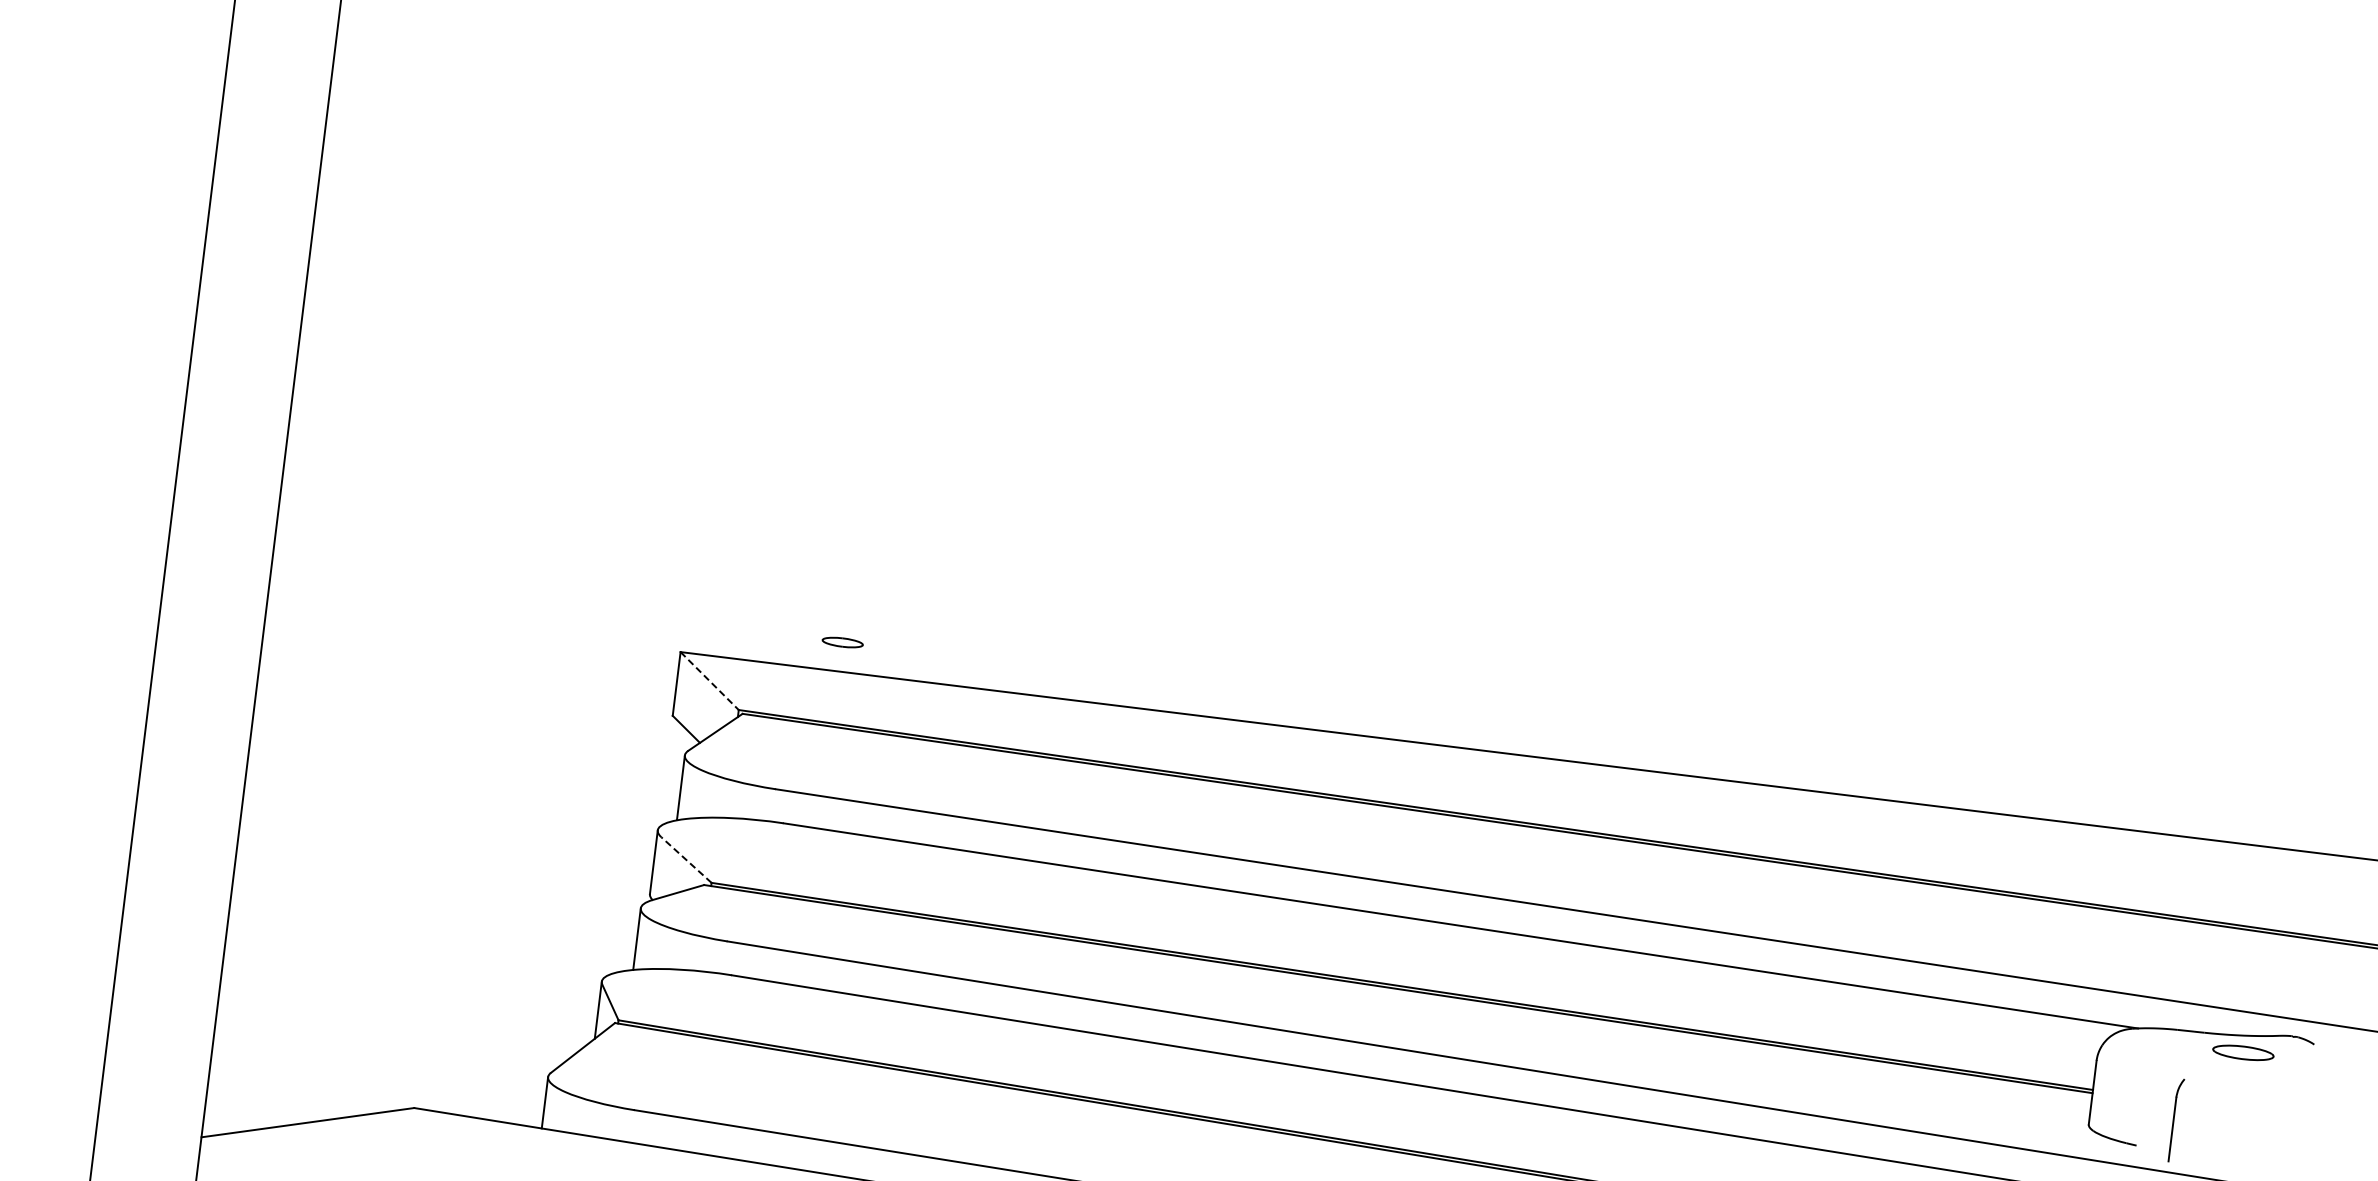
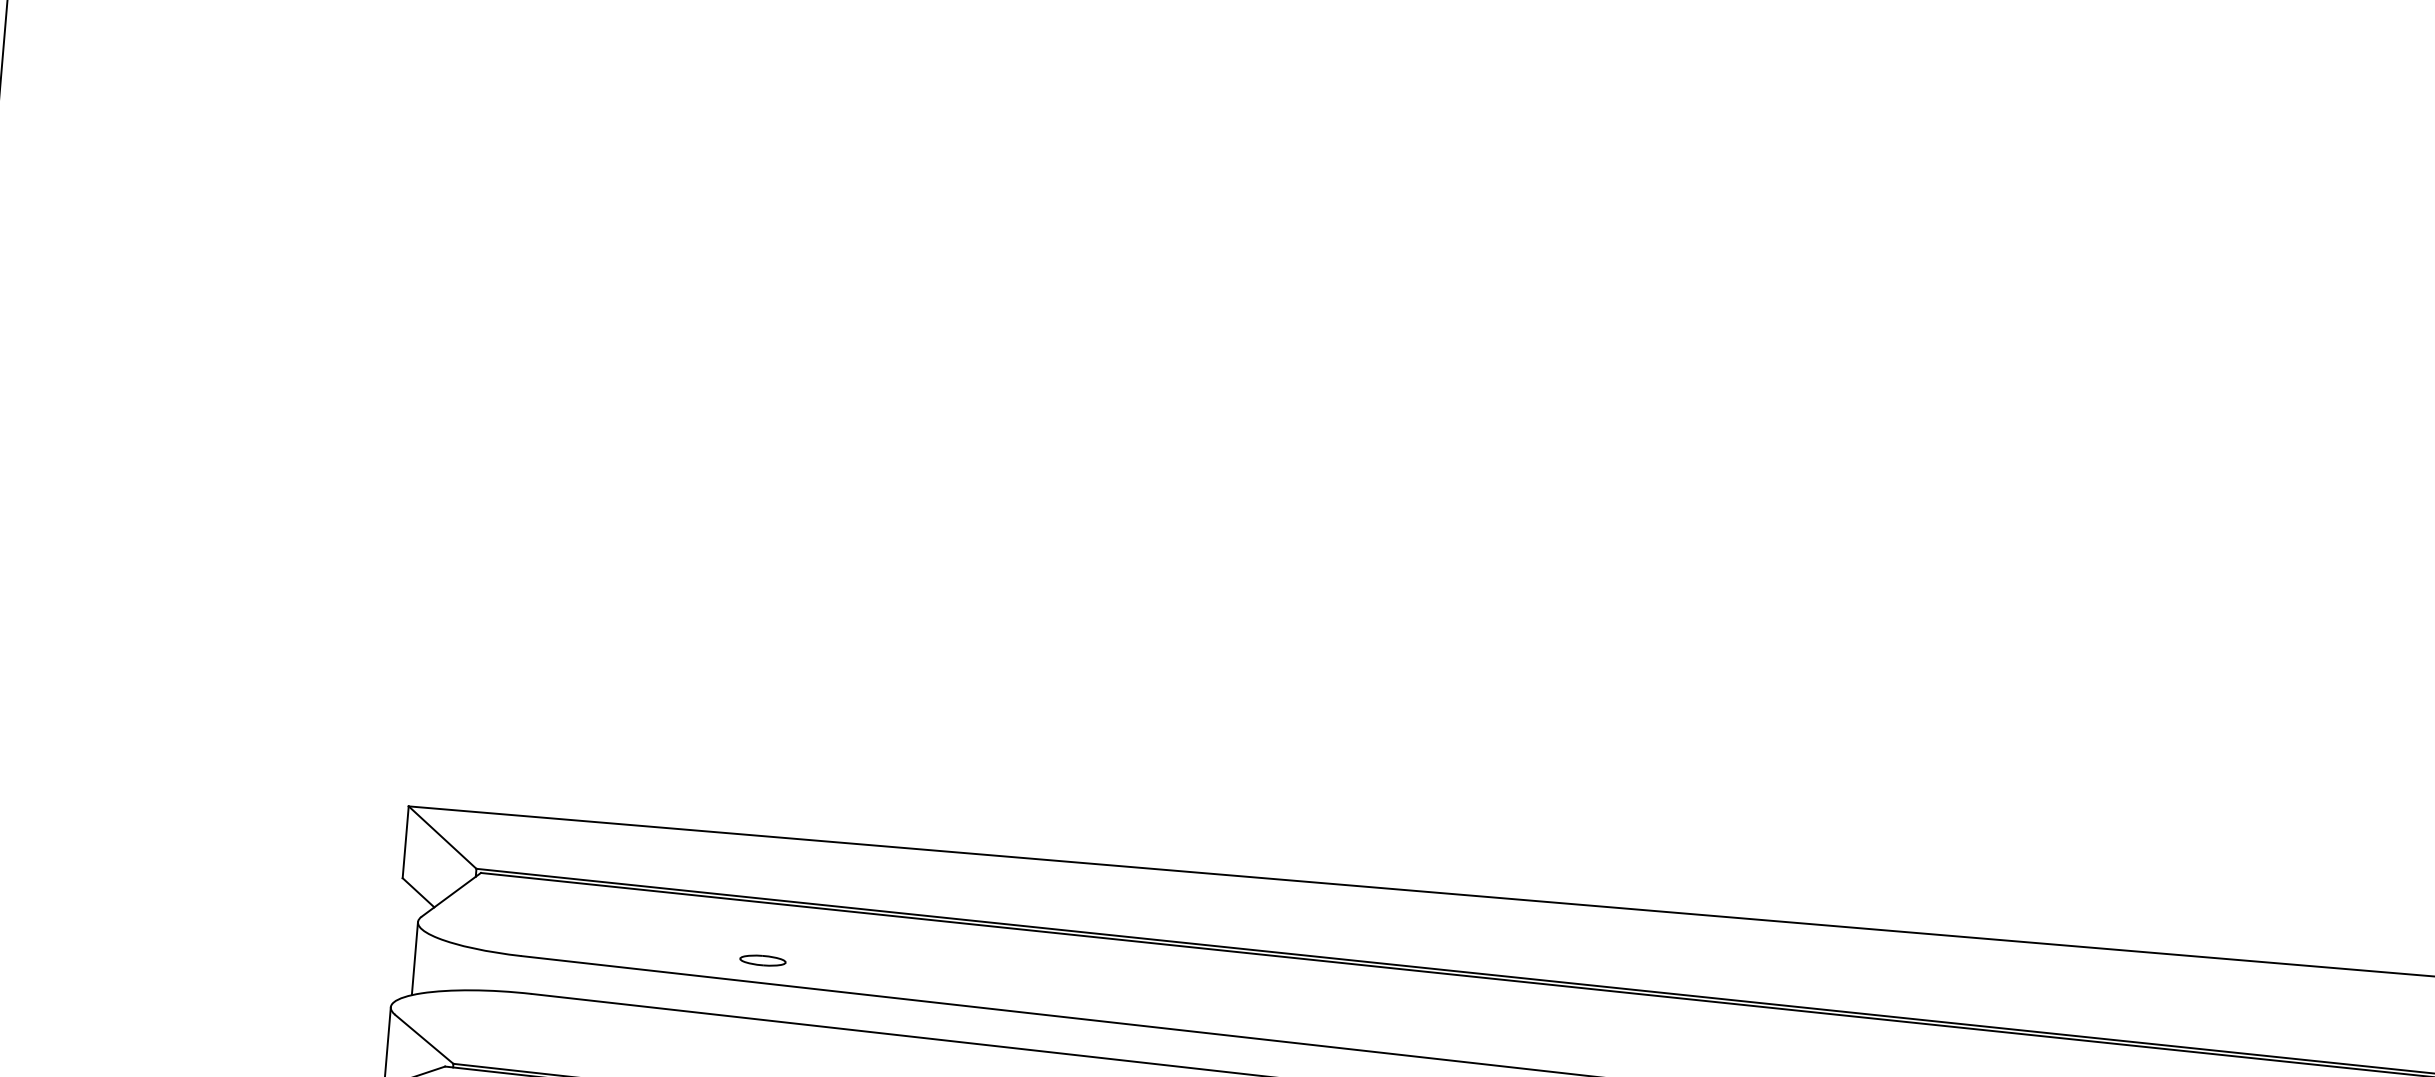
part: (842, 642) -> (762, 960), moved
line: (710, 681) -> (443, 838), dashed -> solid
line: (686, 860) -> (424, 1039), dashed -> solid

